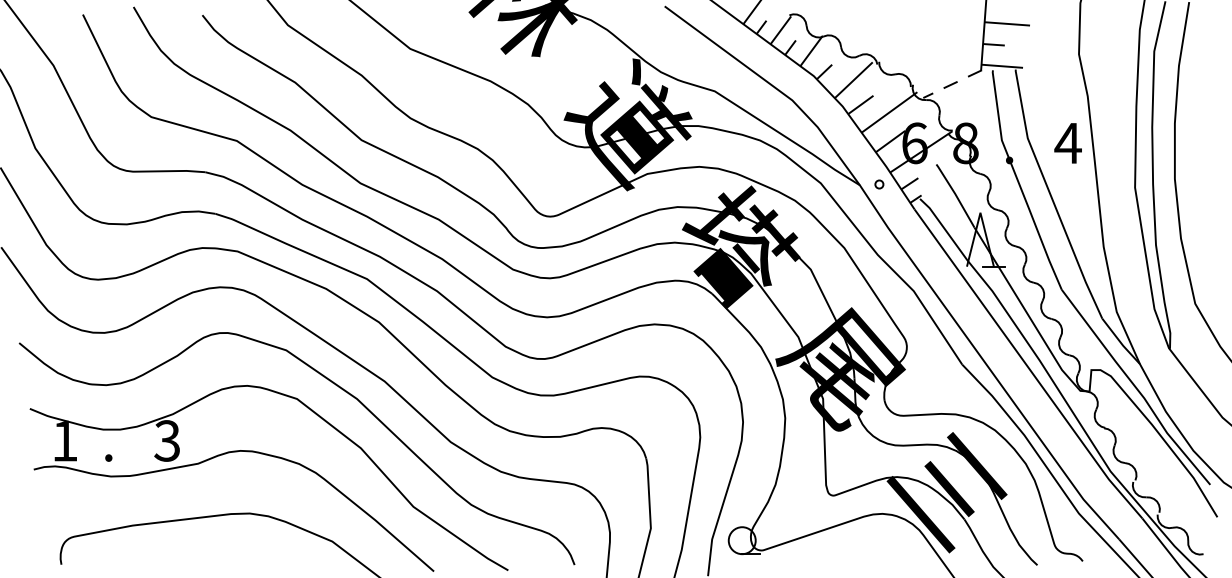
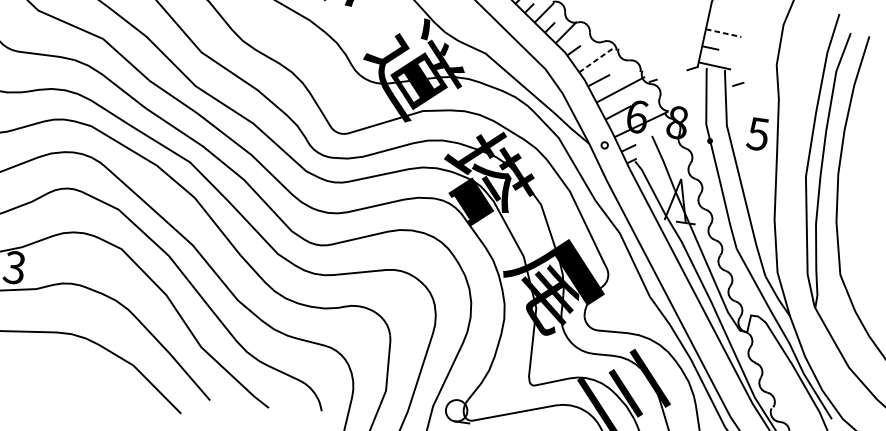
line: (1007, 23) -> (723, 32), solid -> dashed
line: (854, 79) -> (596, 59), solid -> dashed
line: (950, 84) -> (738, 83), moved
text: (1067, 143) -> (757, 134), 4 -> 5

